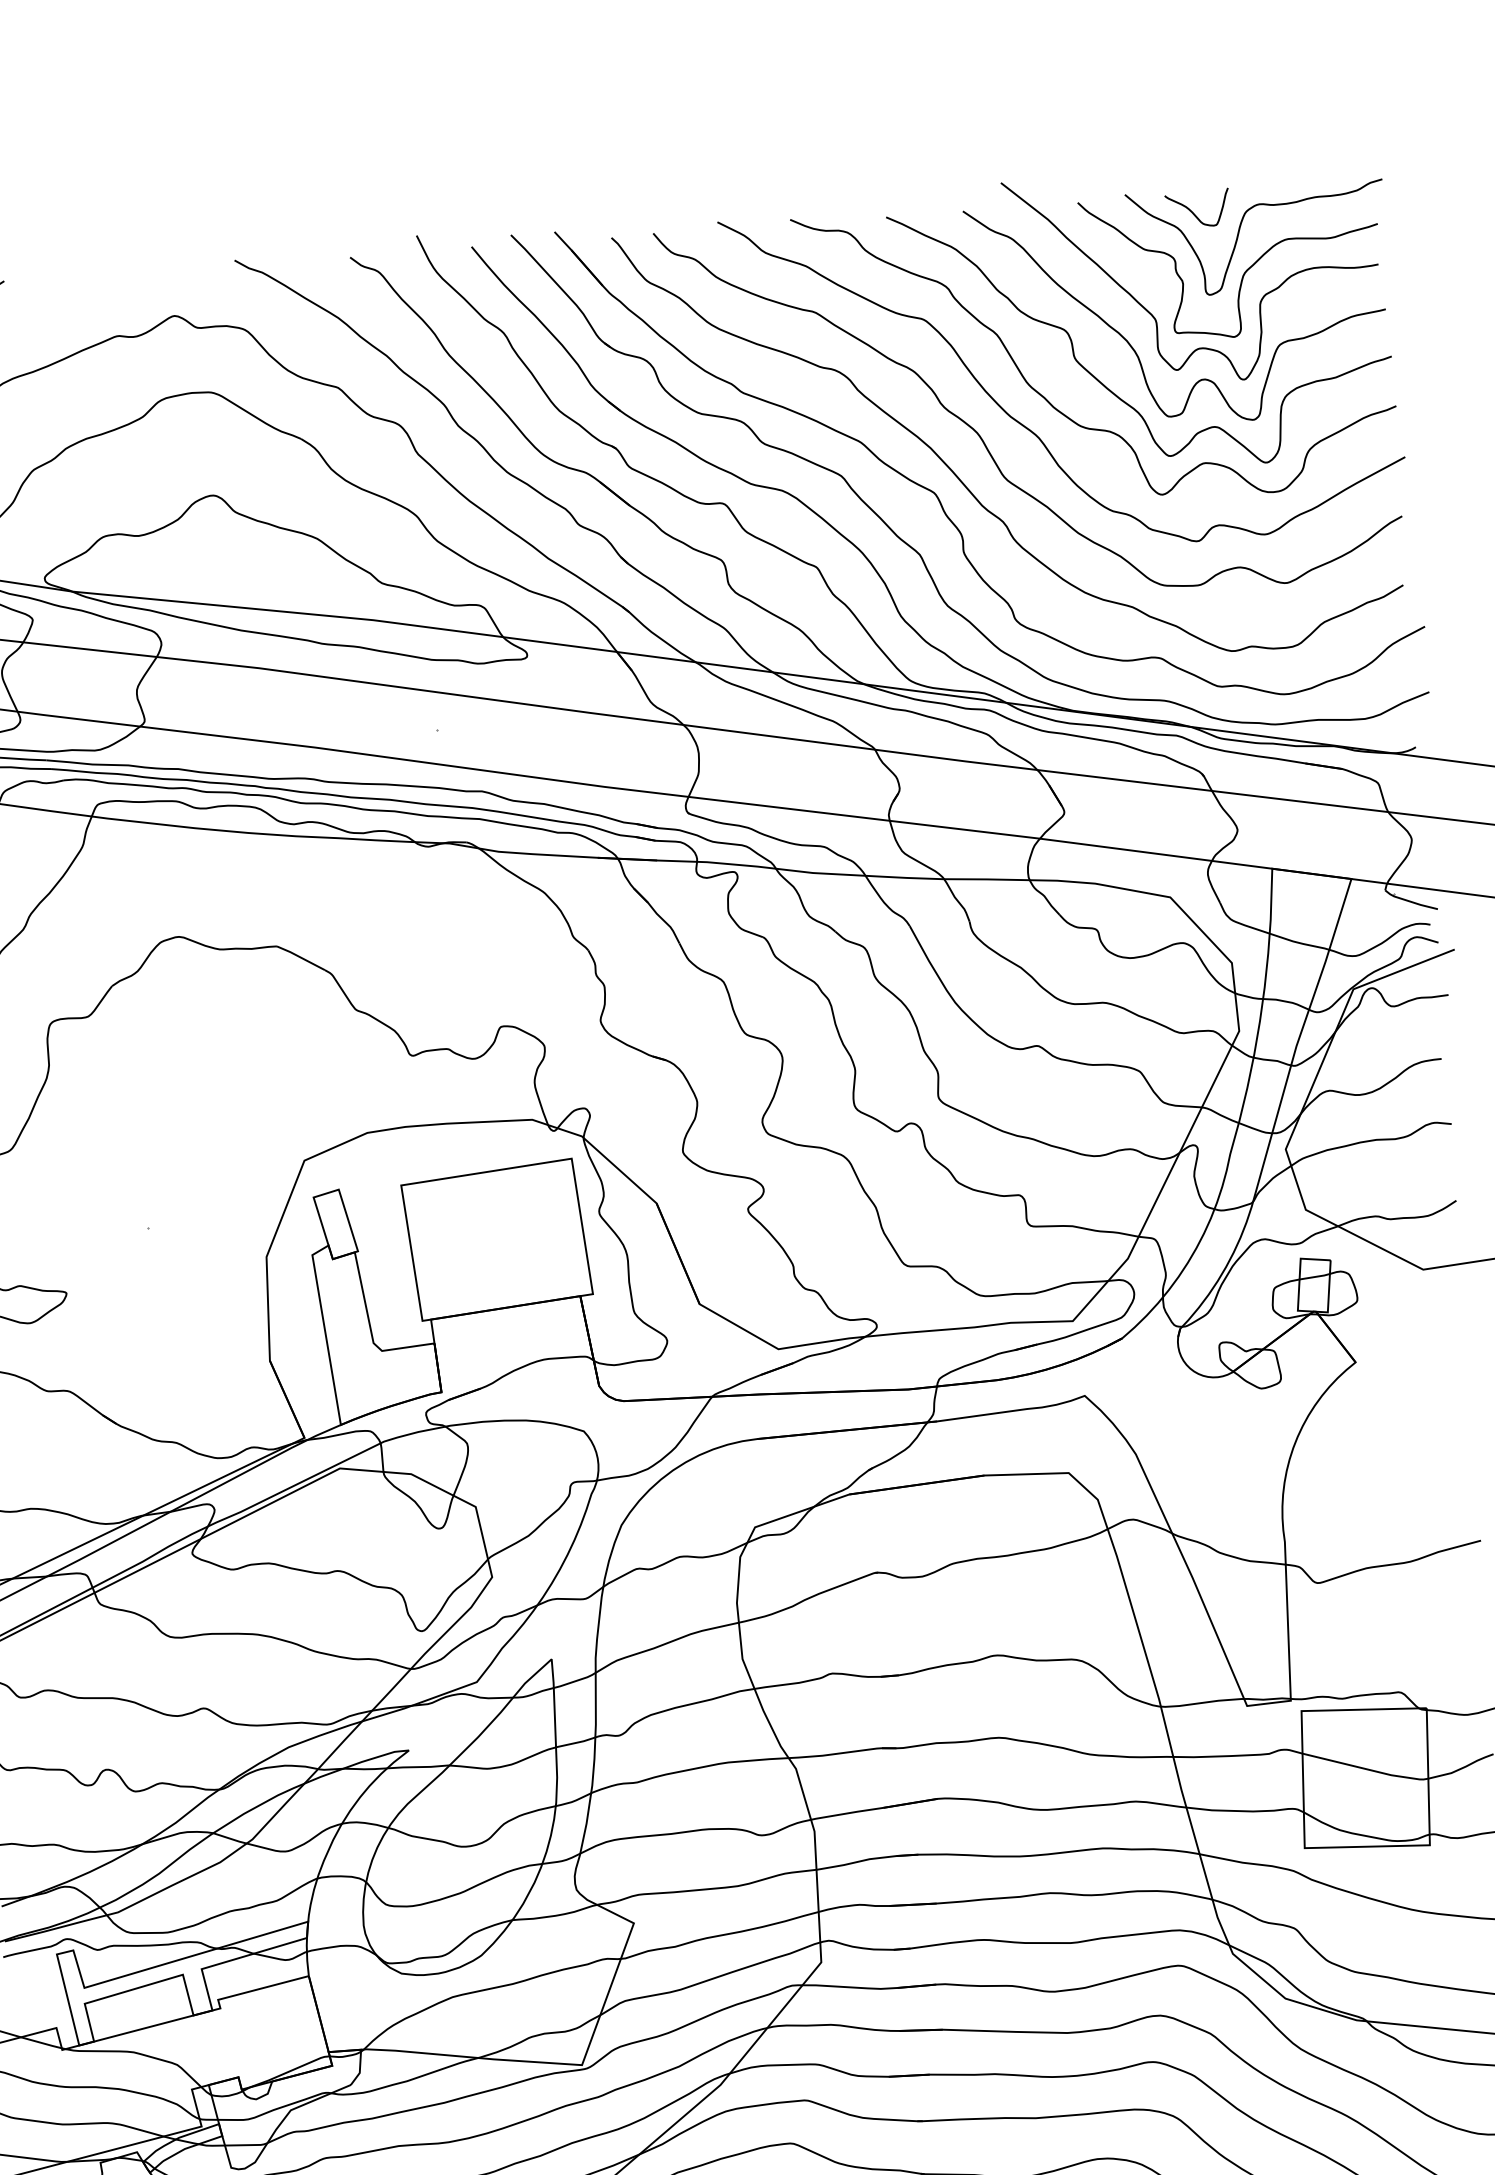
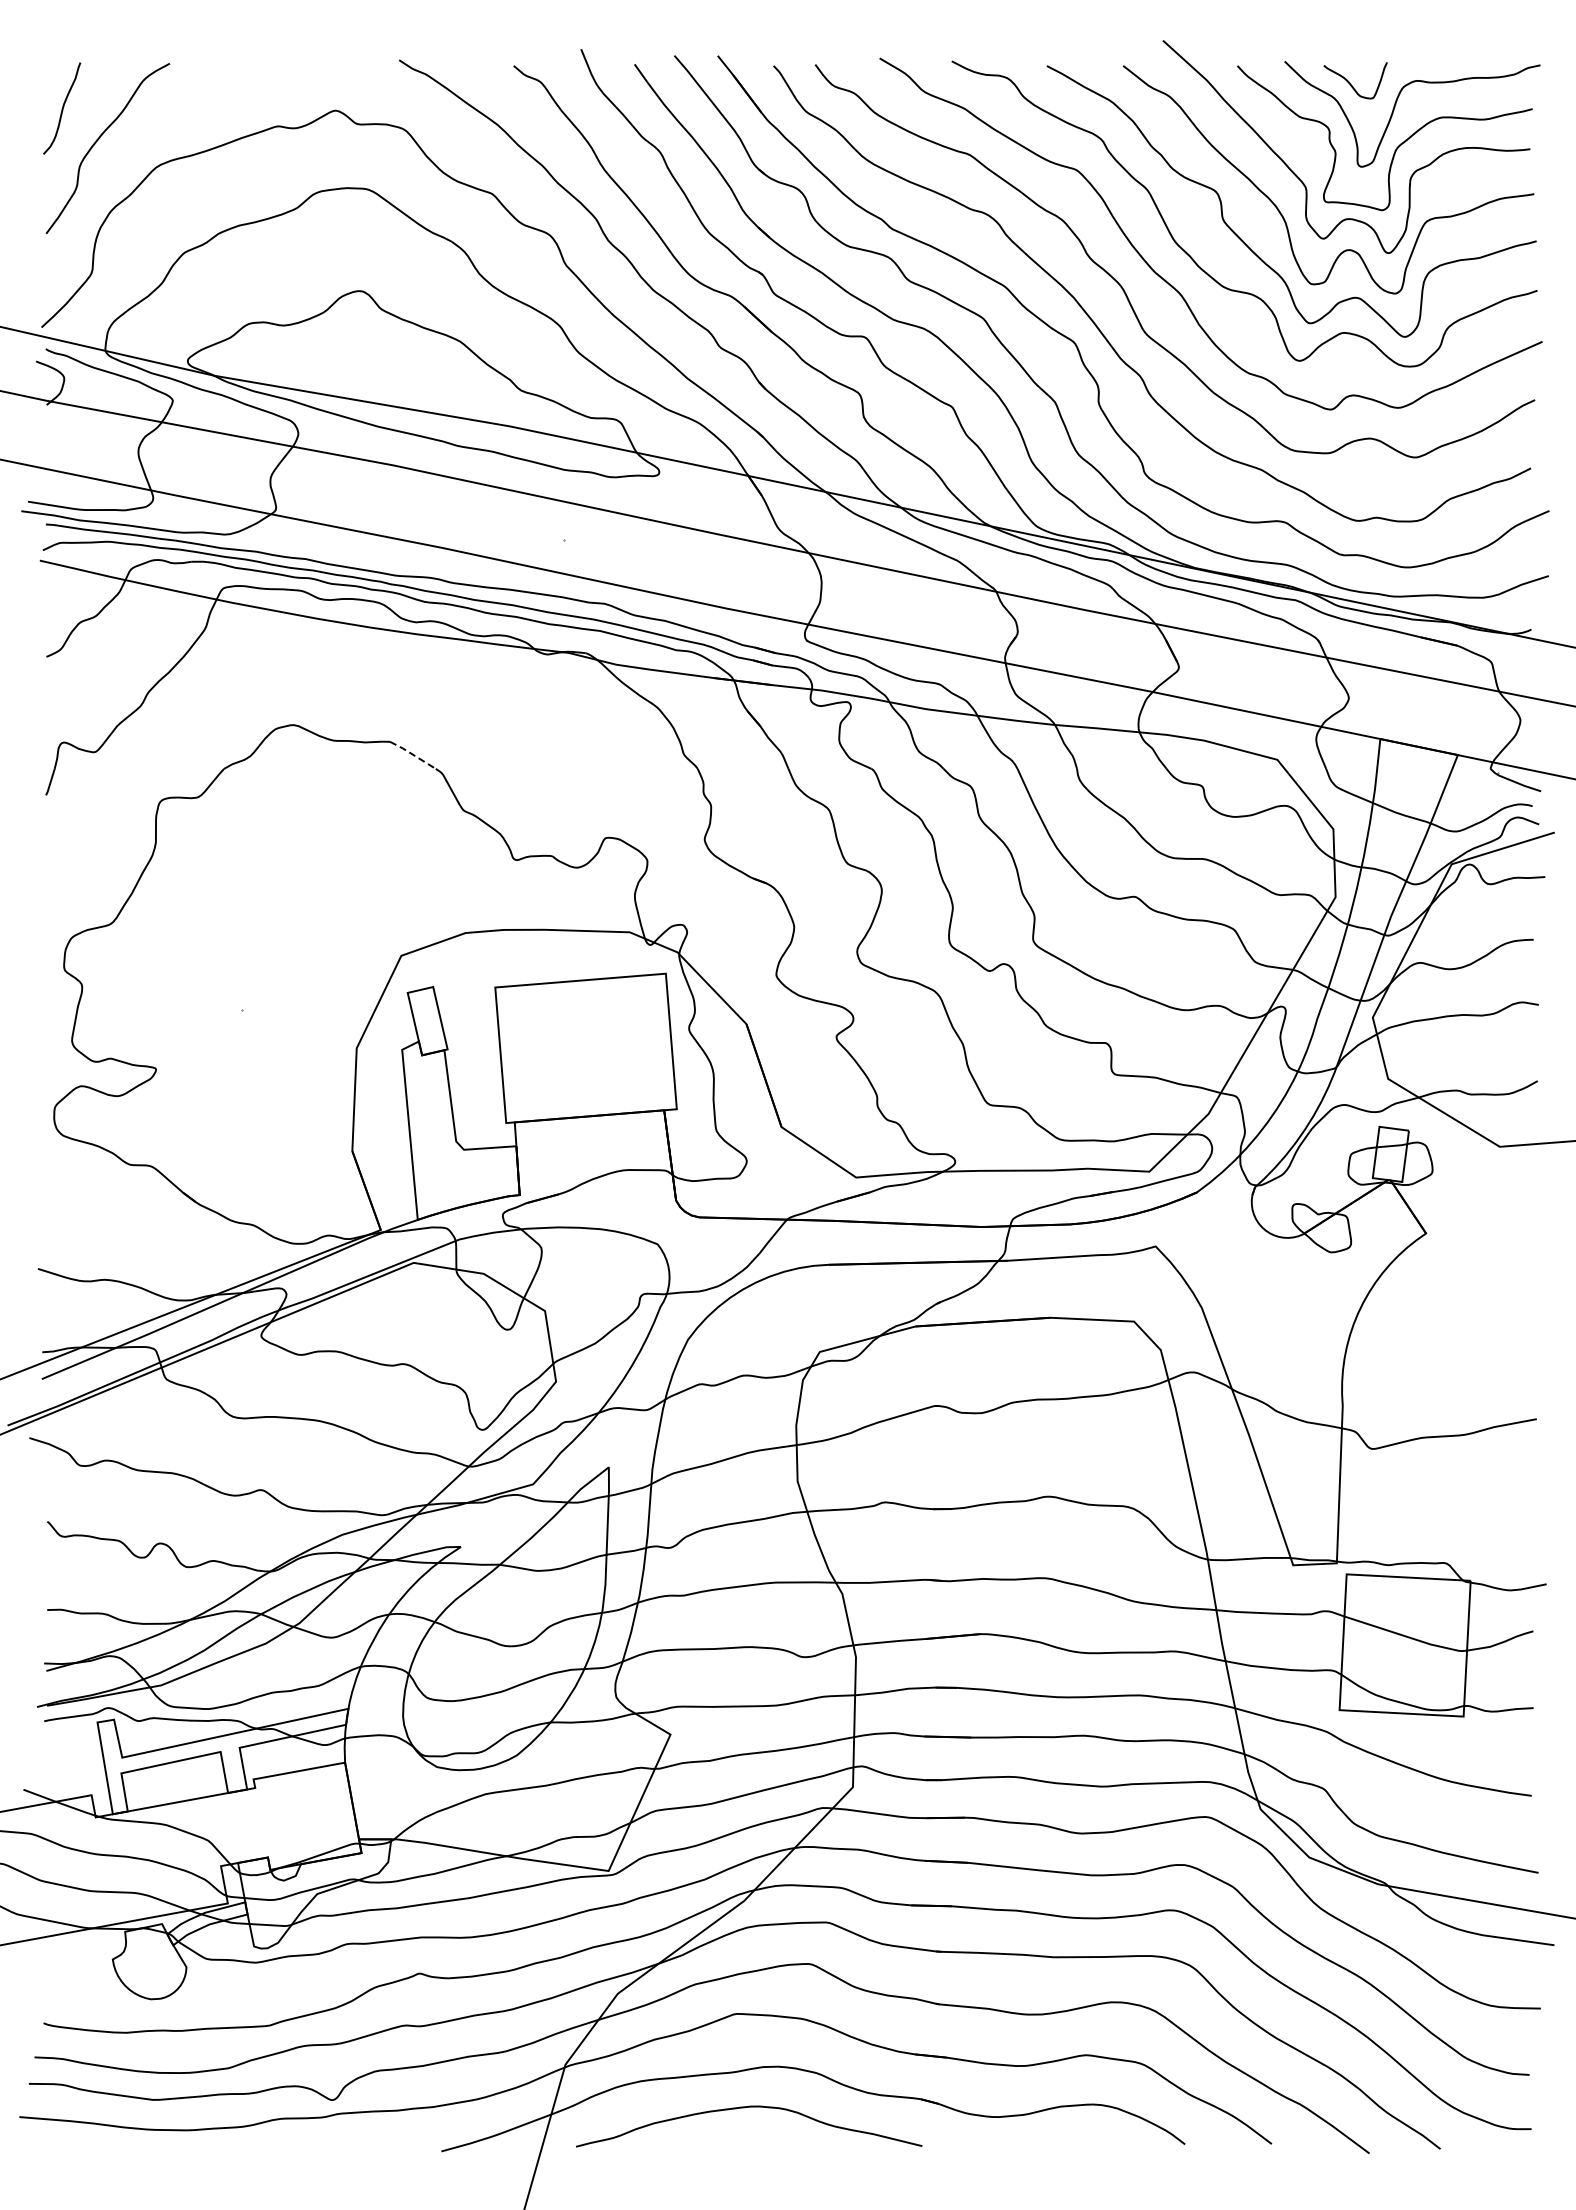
line: (301, 957) -> (413, 754), solid -> dashed

